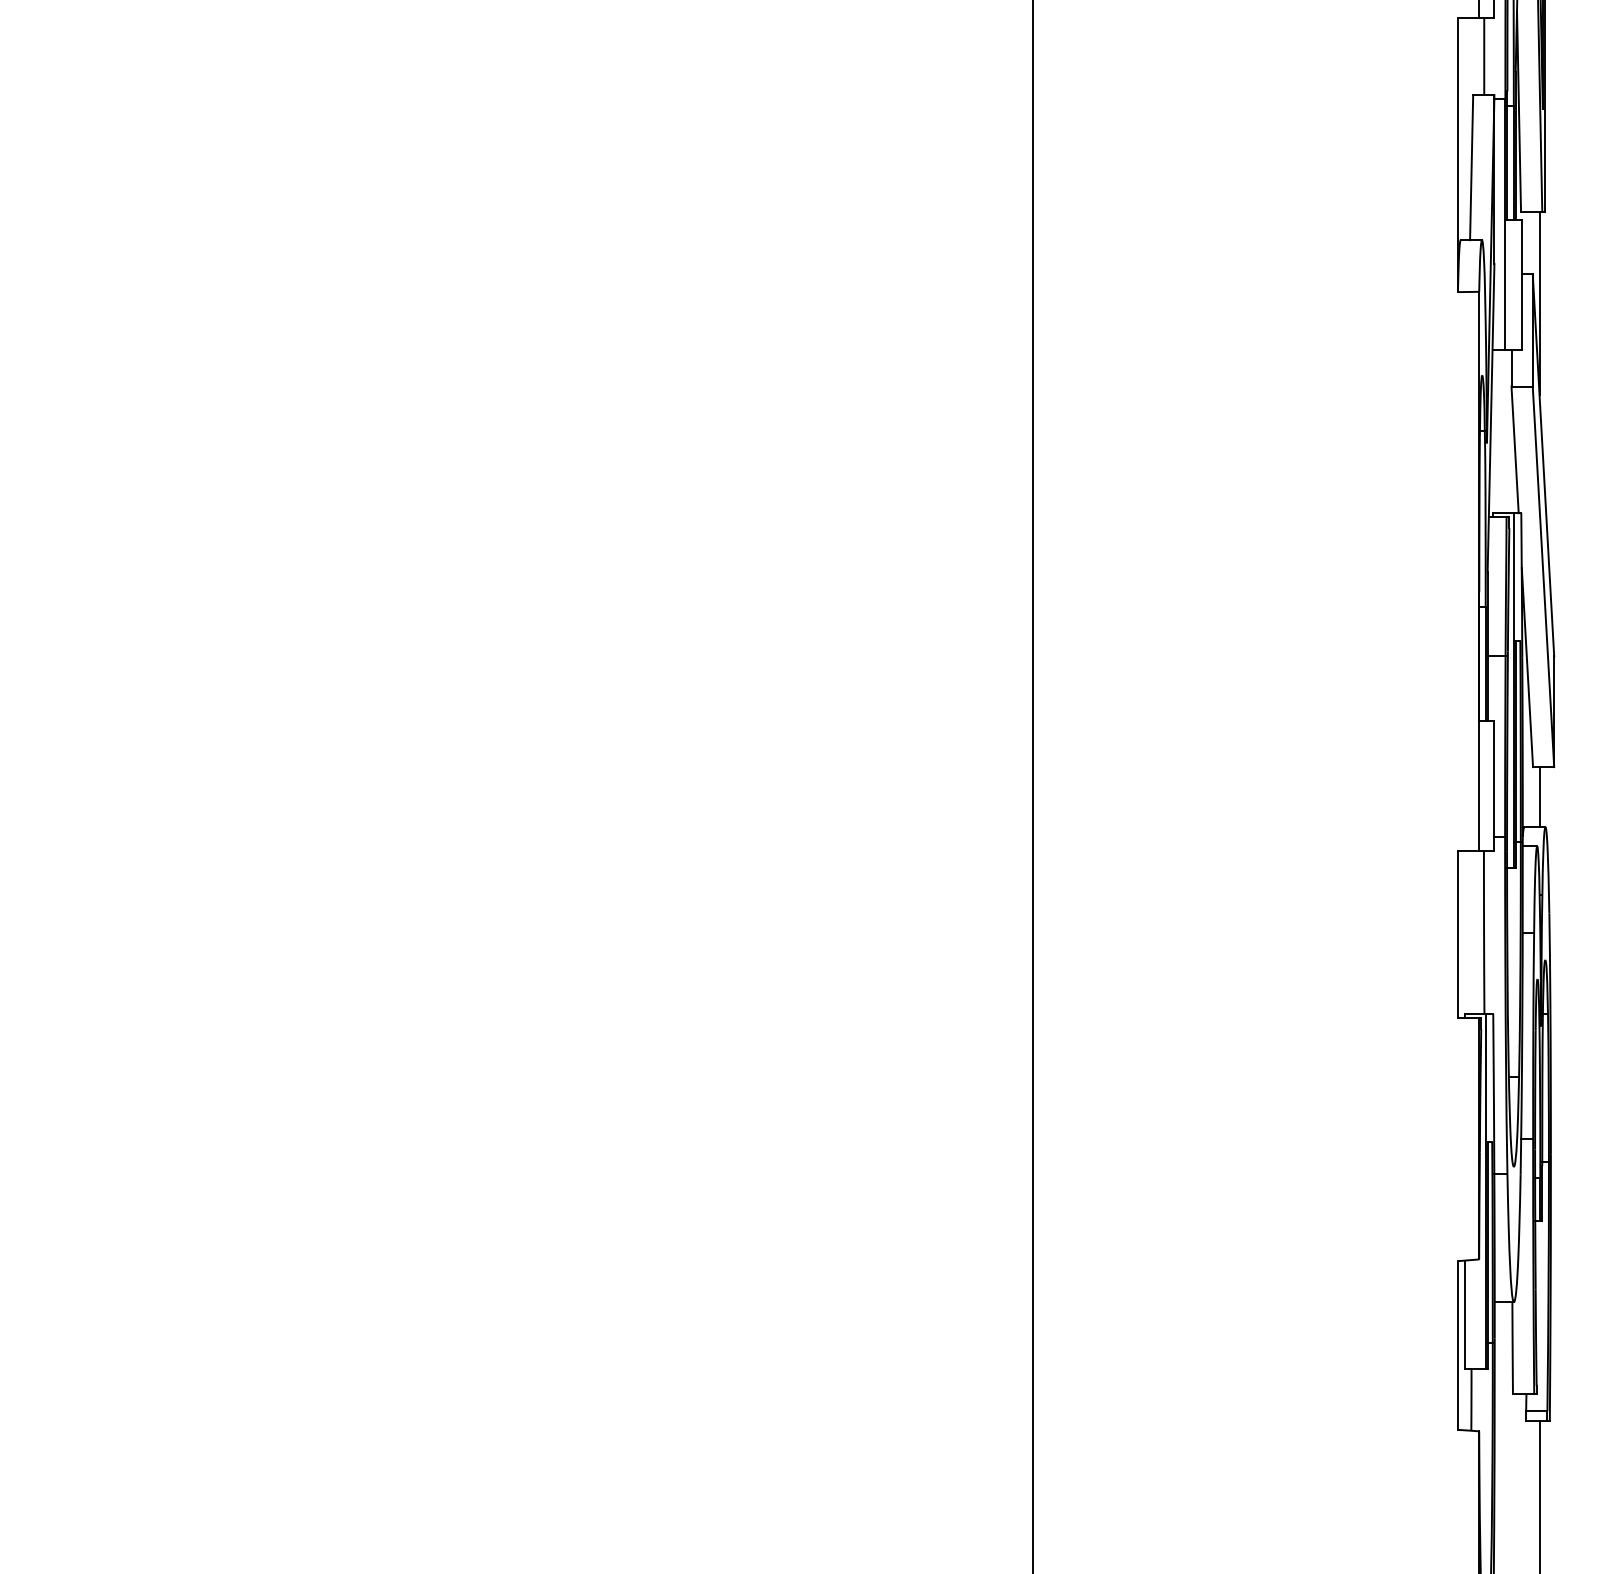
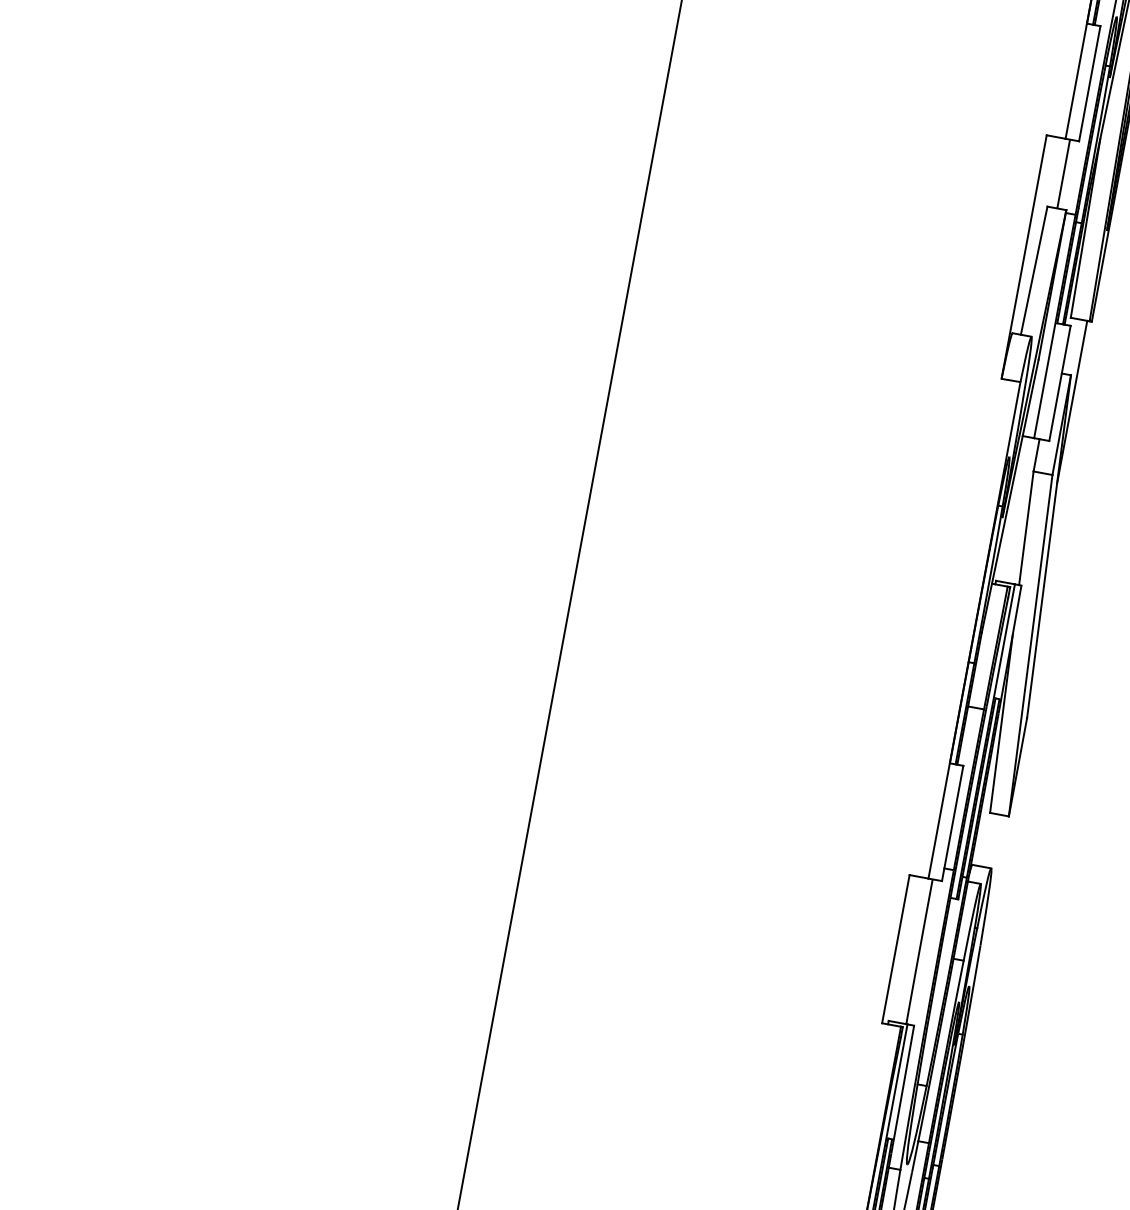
line: (1539, 797) -> (990, 840), removed

